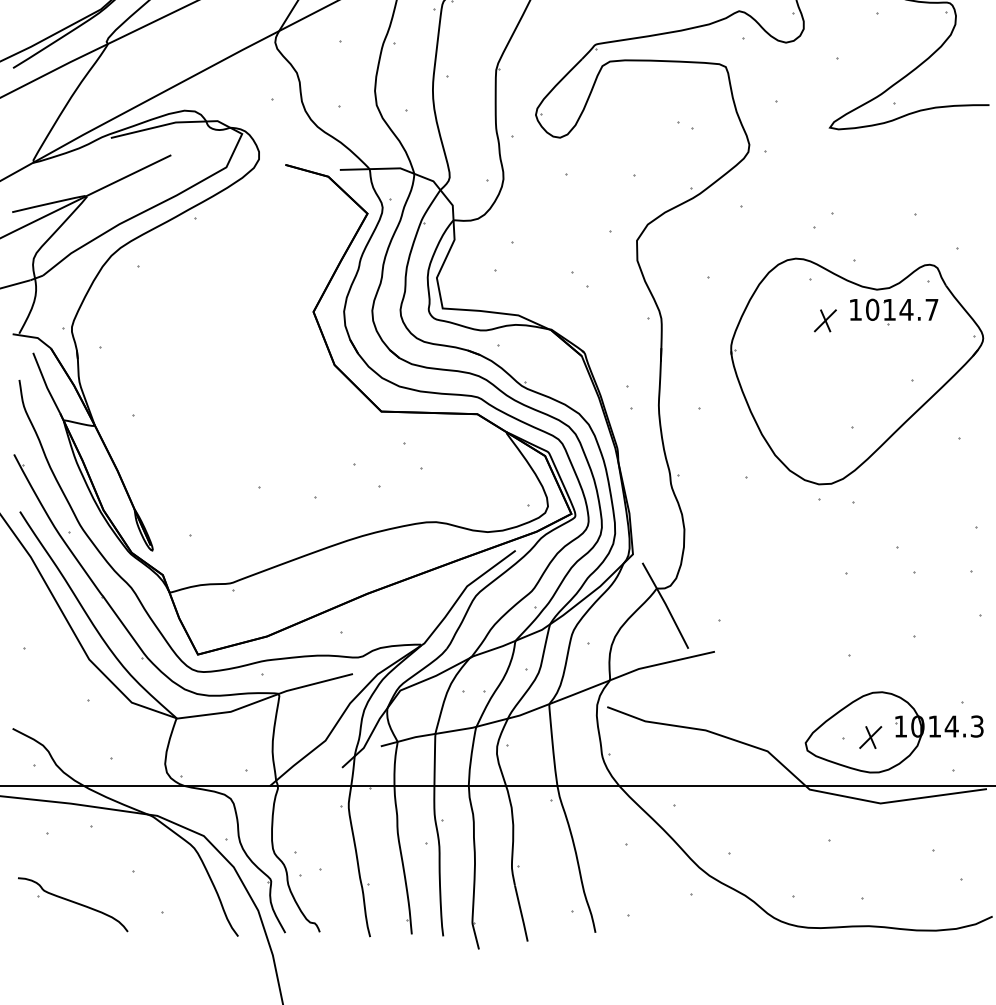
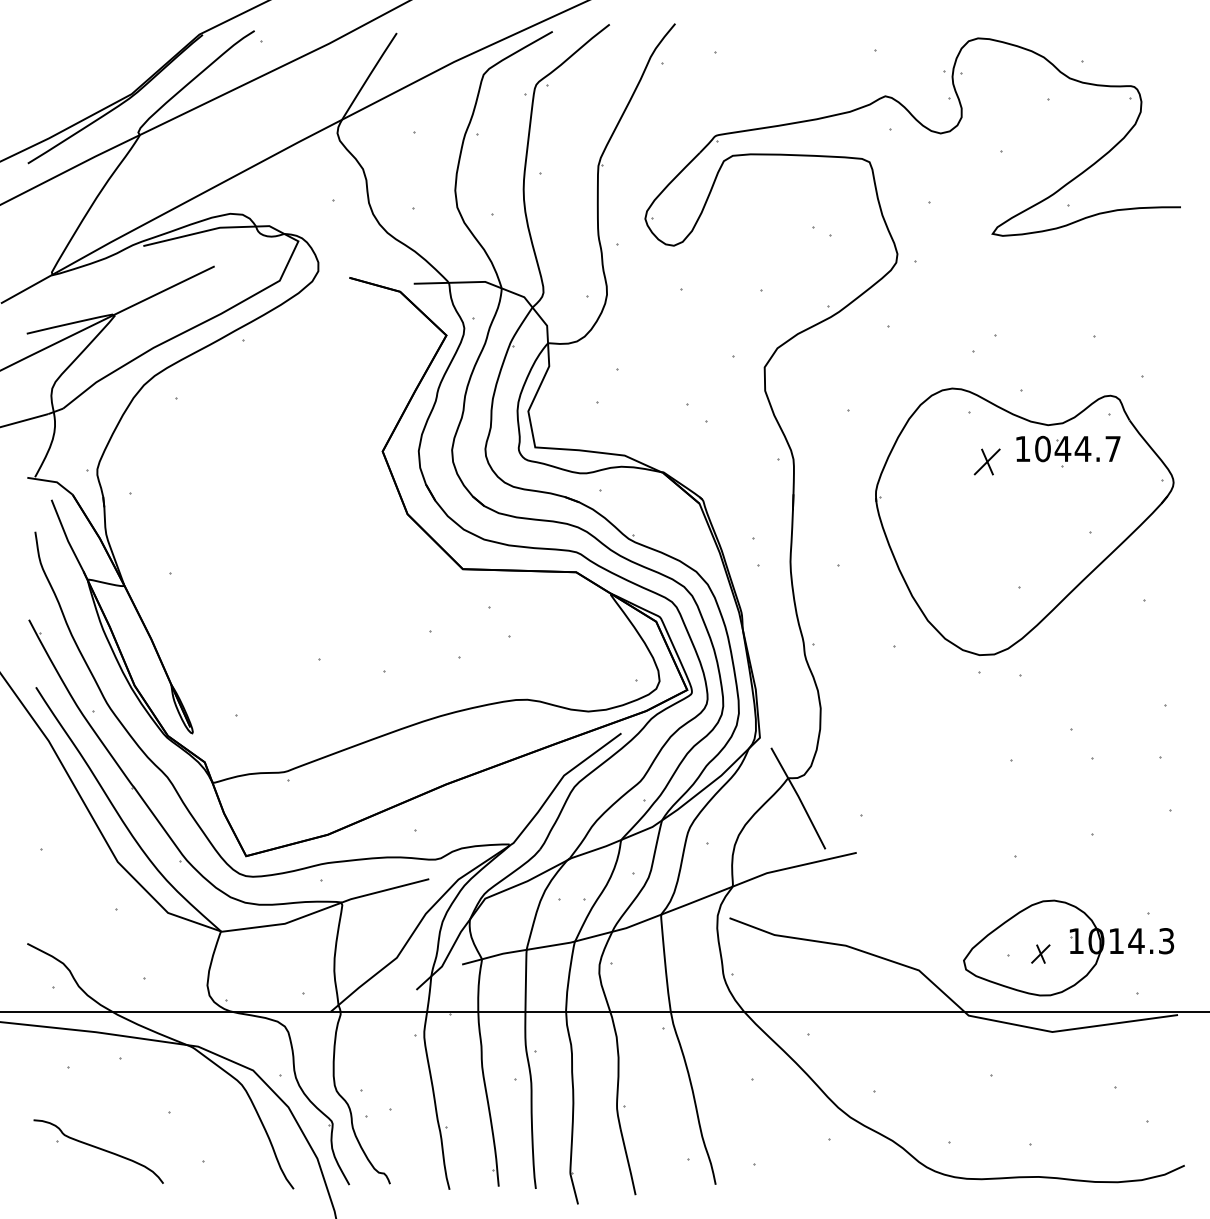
text: (889, 309) -> (1062, 448), 1014.7 -> 1044.7
part: (870, 736) -> (1040, 953), size x0.7

